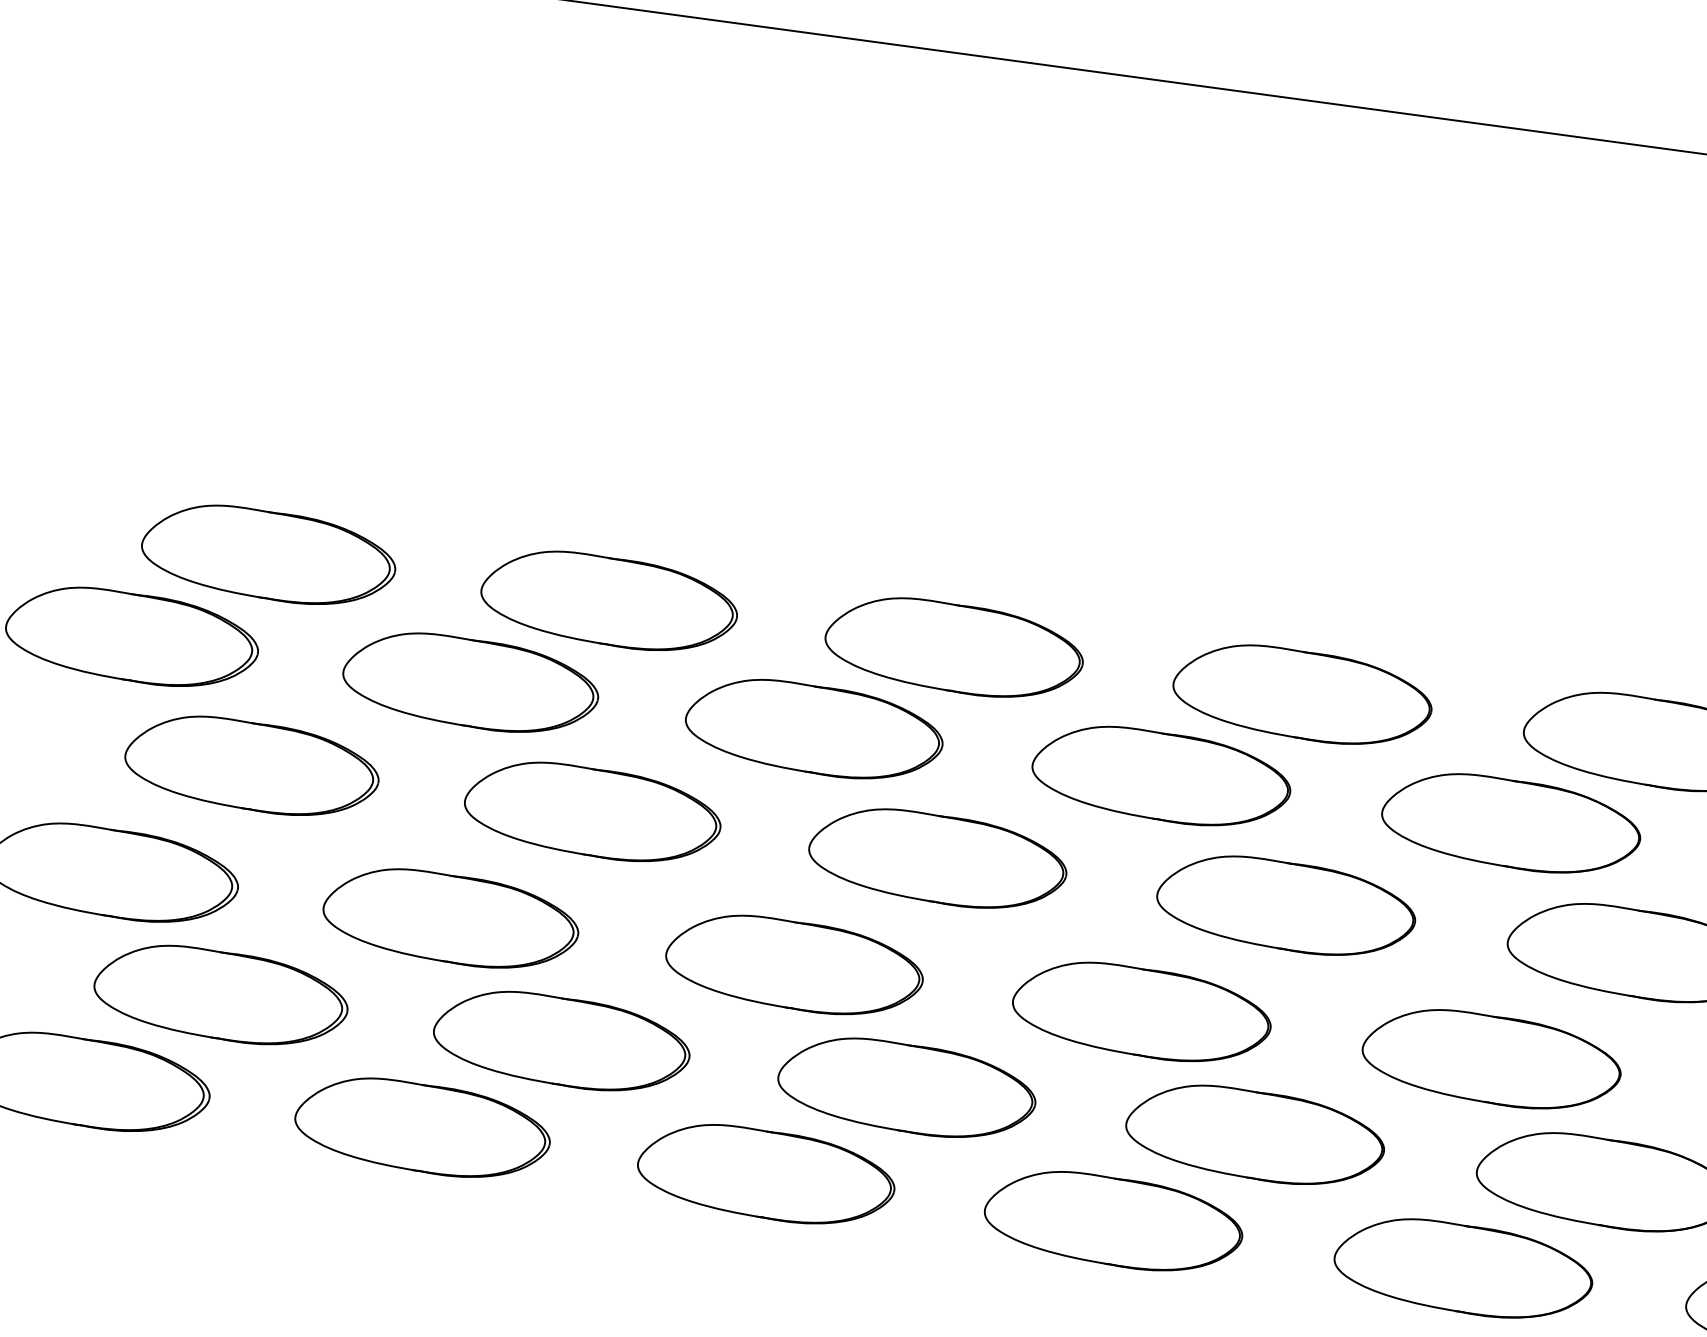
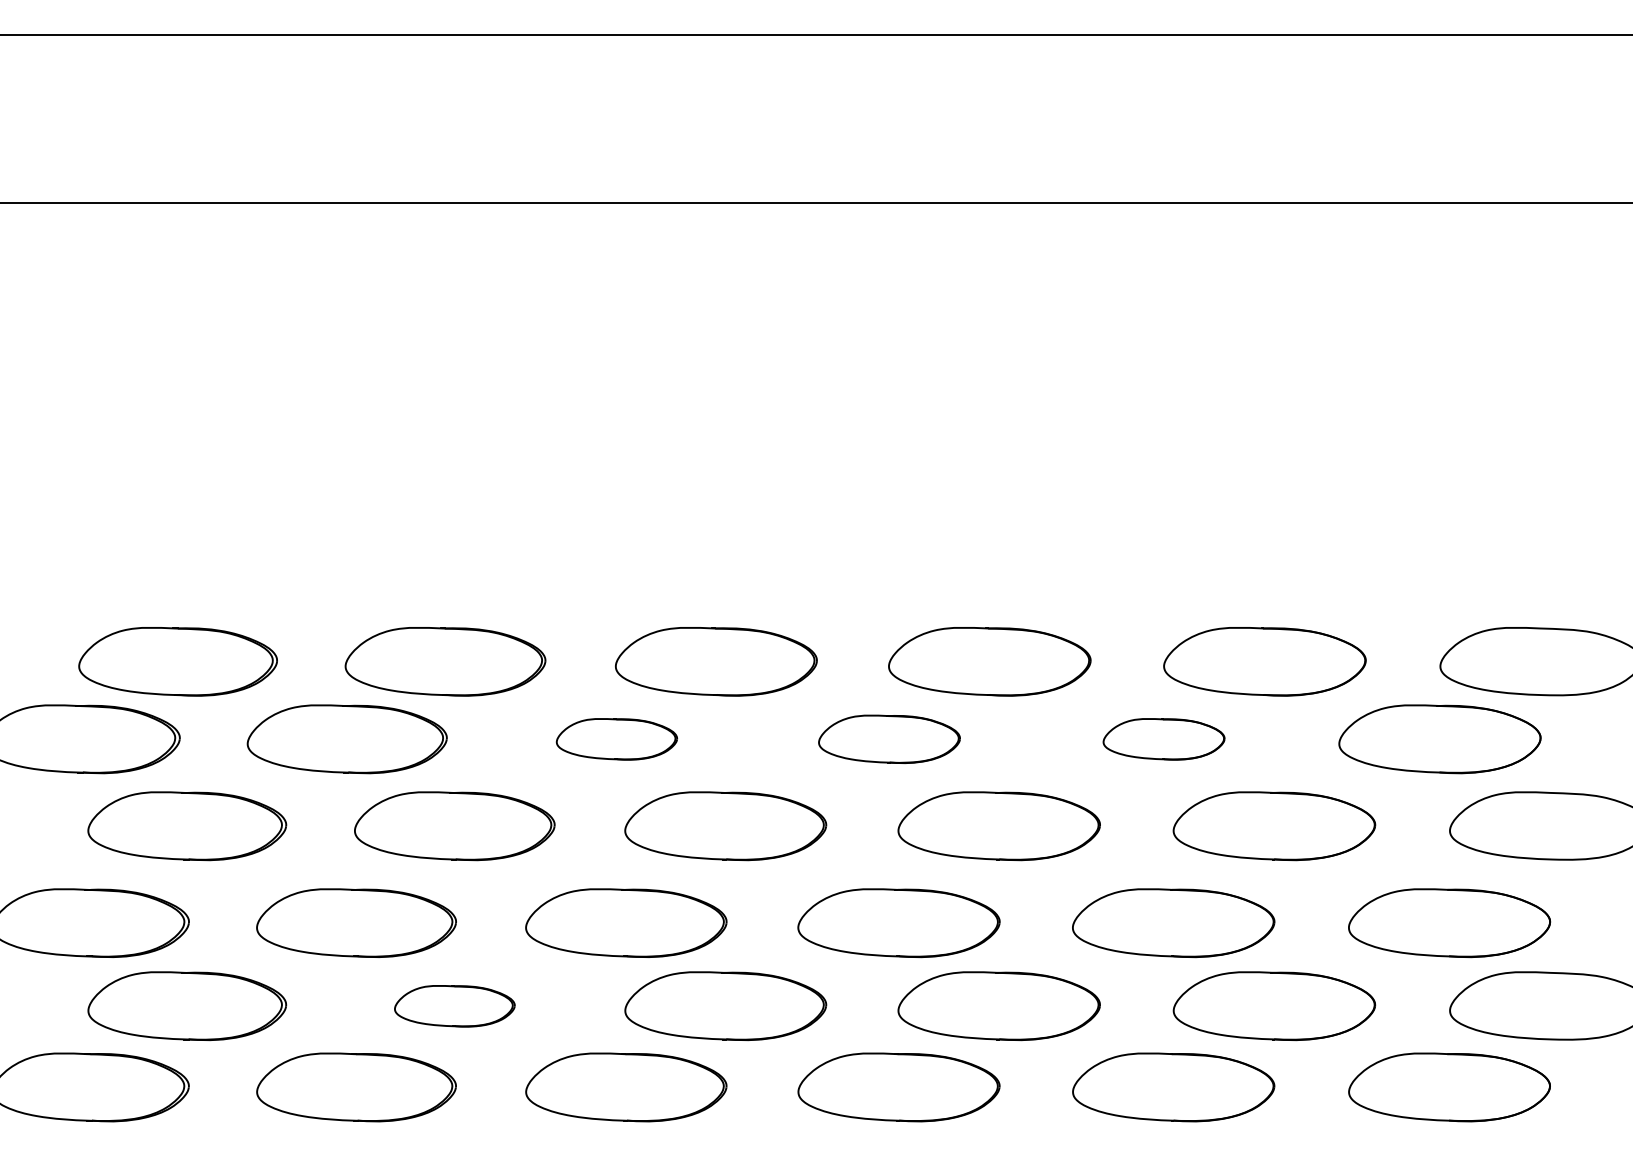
part: (813, 729) -> (616, 739), size x0.6
part: (1161, 776) -> (889, 739), size x0.7
part: (1510, 824) -> (1163, 739), size x0.6
part: (561, 1042) -> (454, 1006), size x0.6

